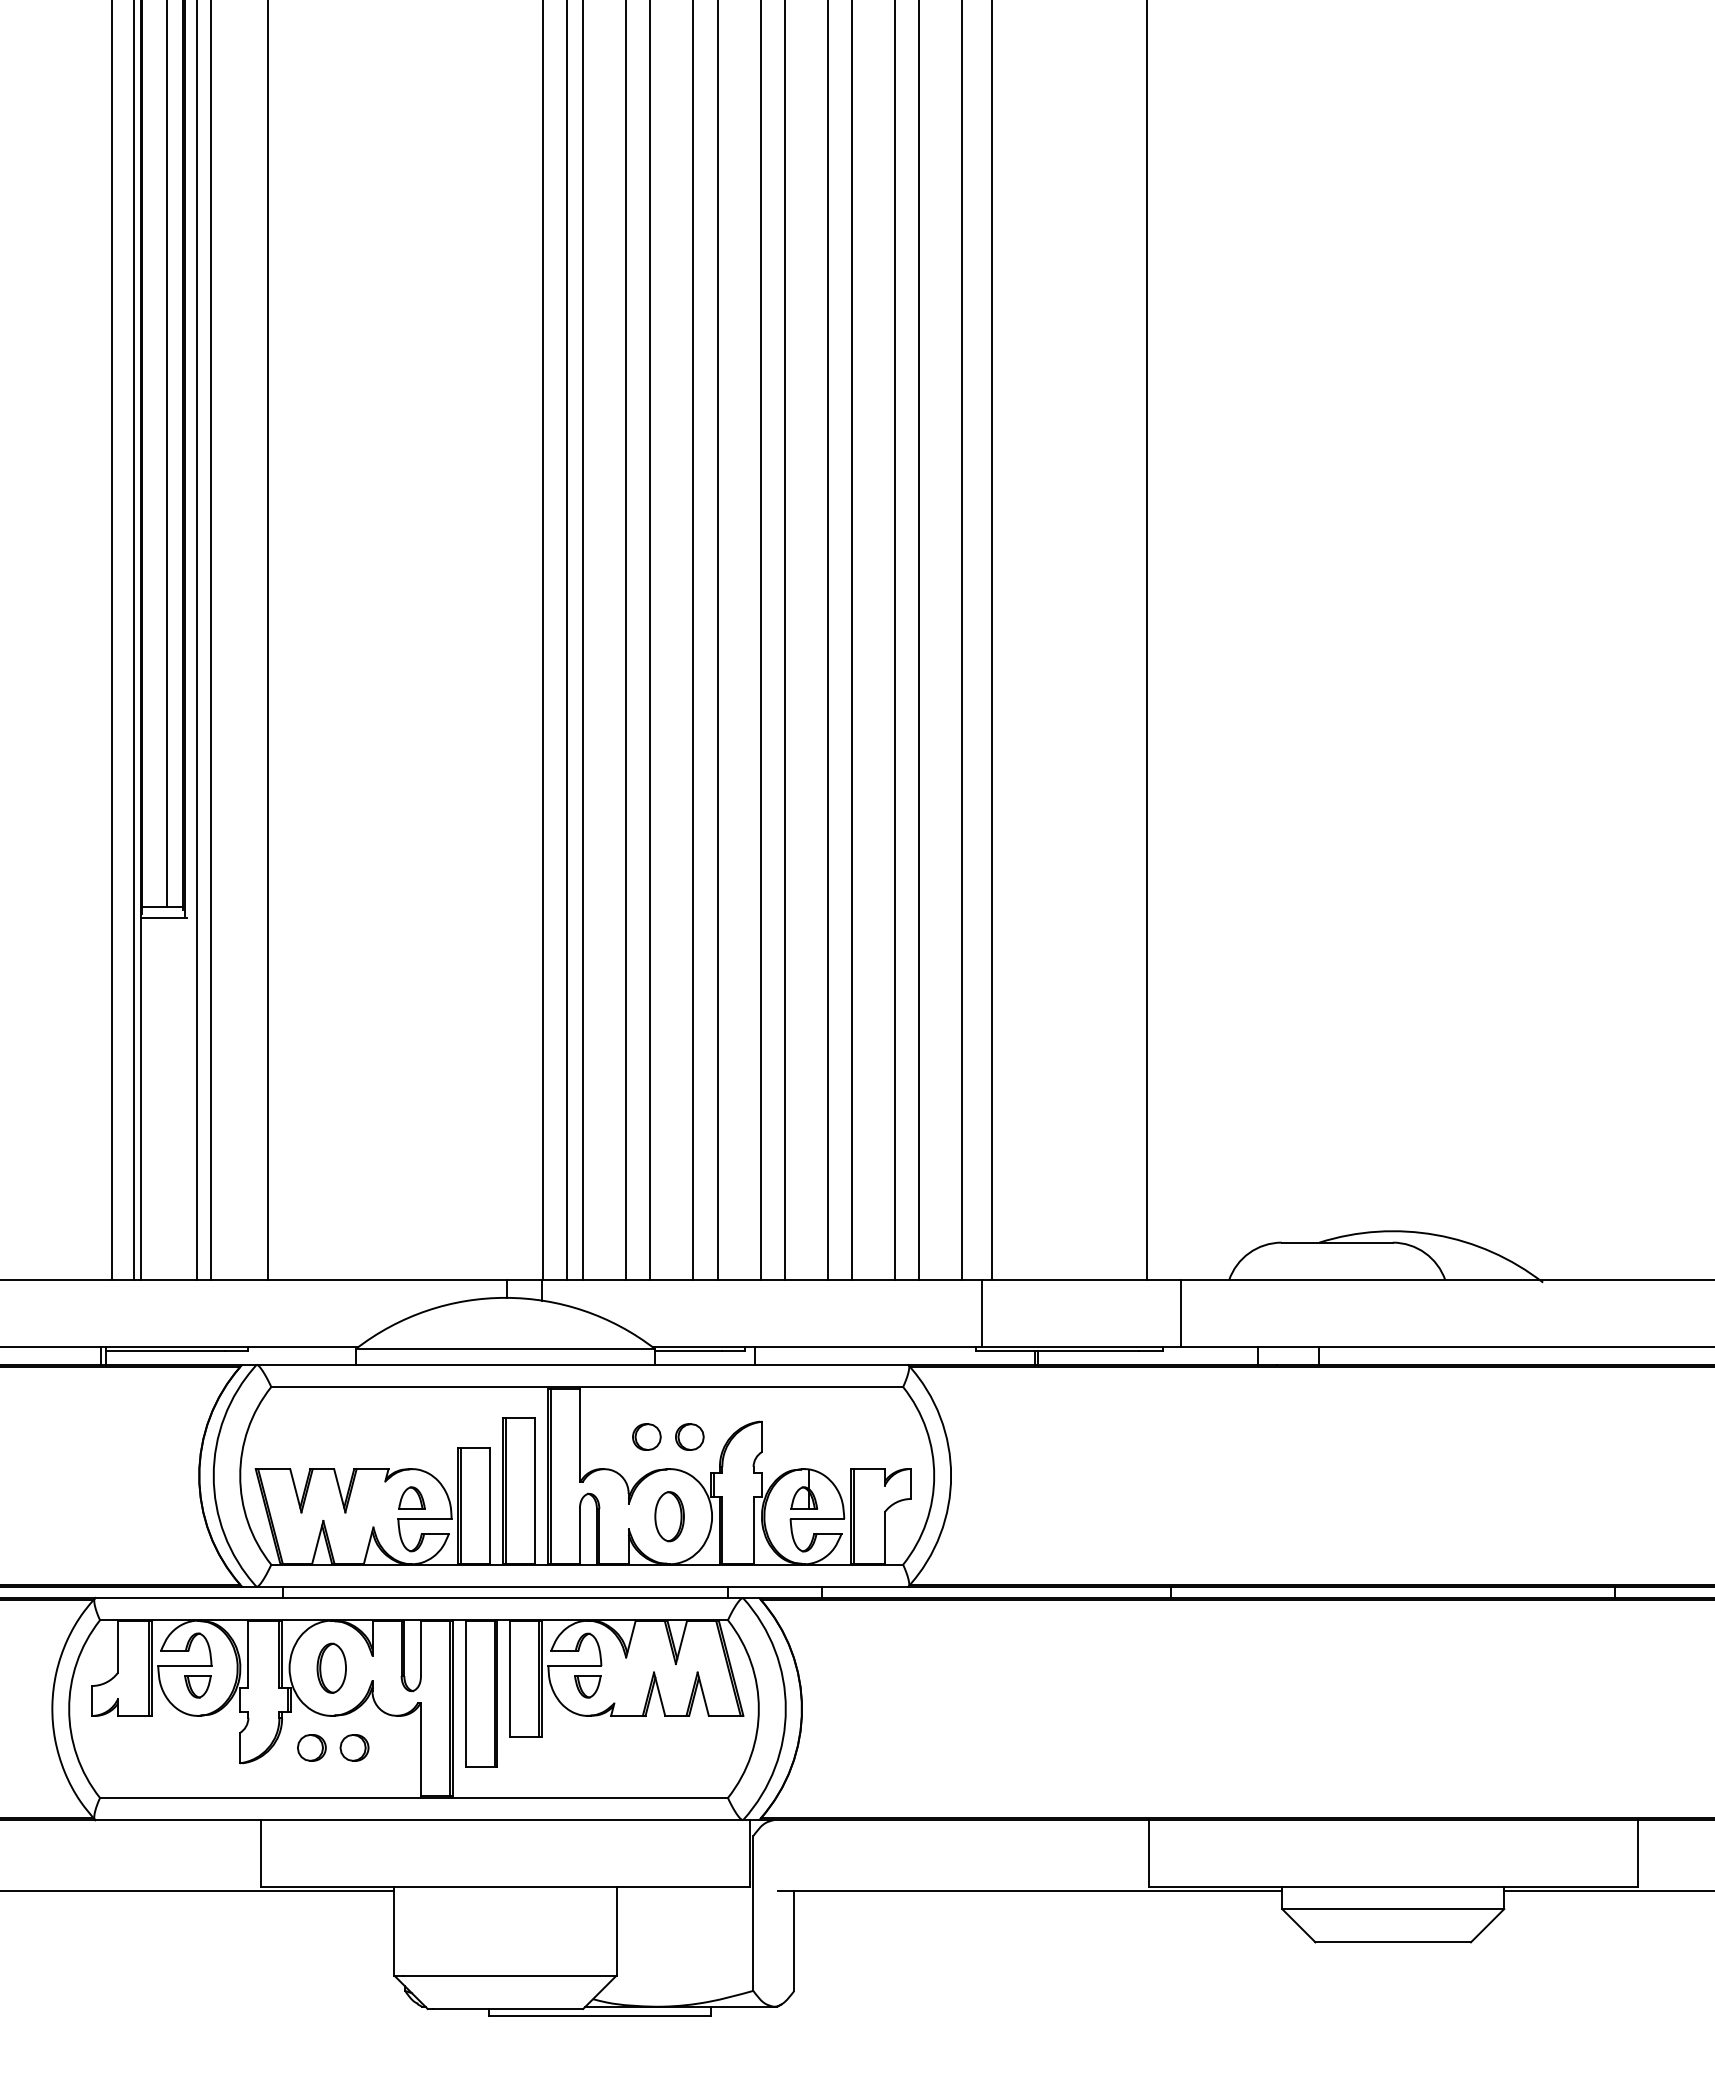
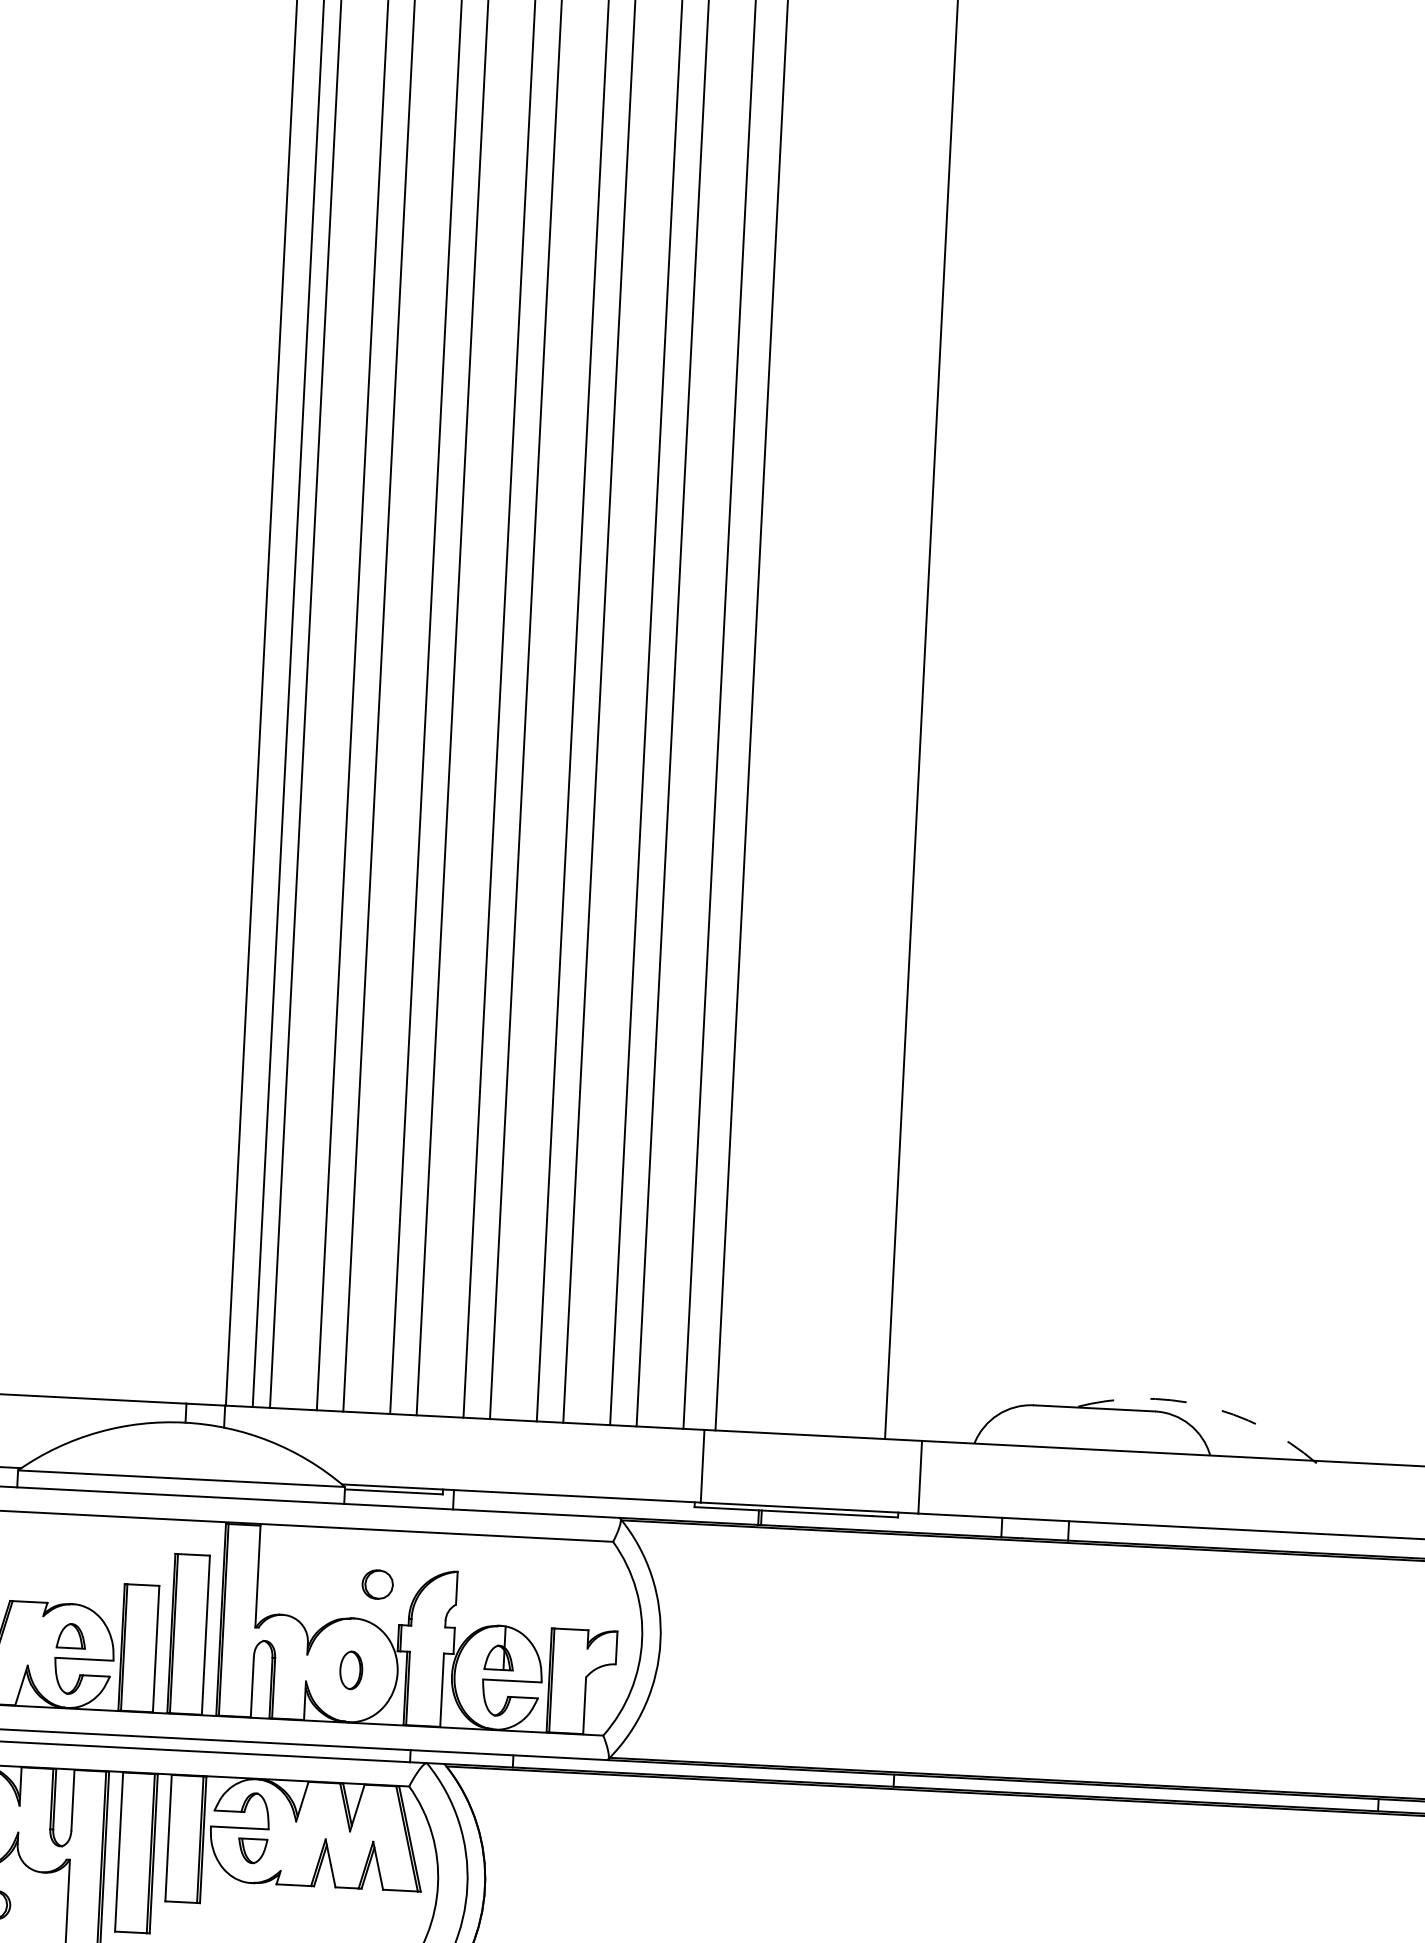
arc: (1436, 1235) -> (1203, 1406), solid -> dashed
part: (646, 1436) -> (330, 1581), removed
part: (669, 1516) -> (351, 1670), size x0.7

